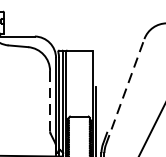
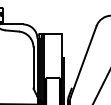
line: (124, 91) -> (83, 61), dashed -> solid
line: (50, 100) -> (33, 67), dashed -> solid

